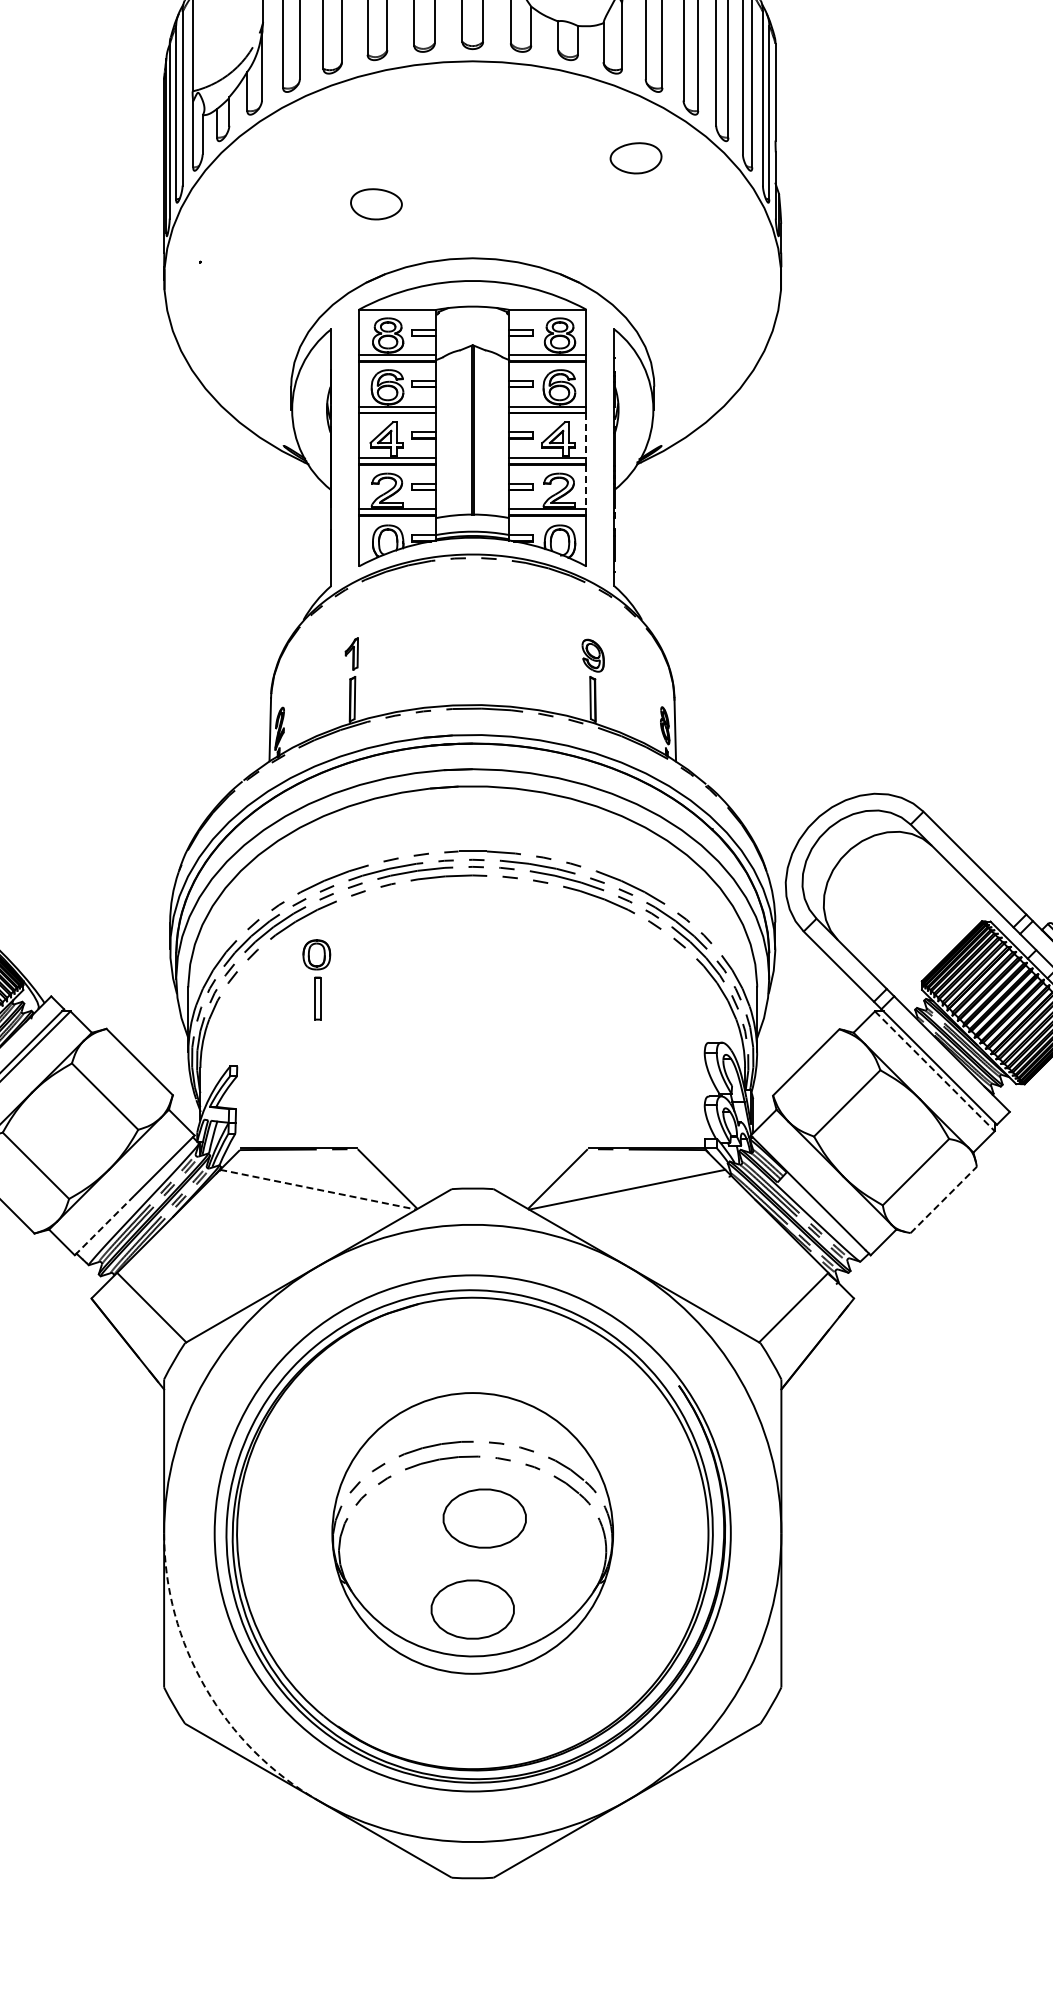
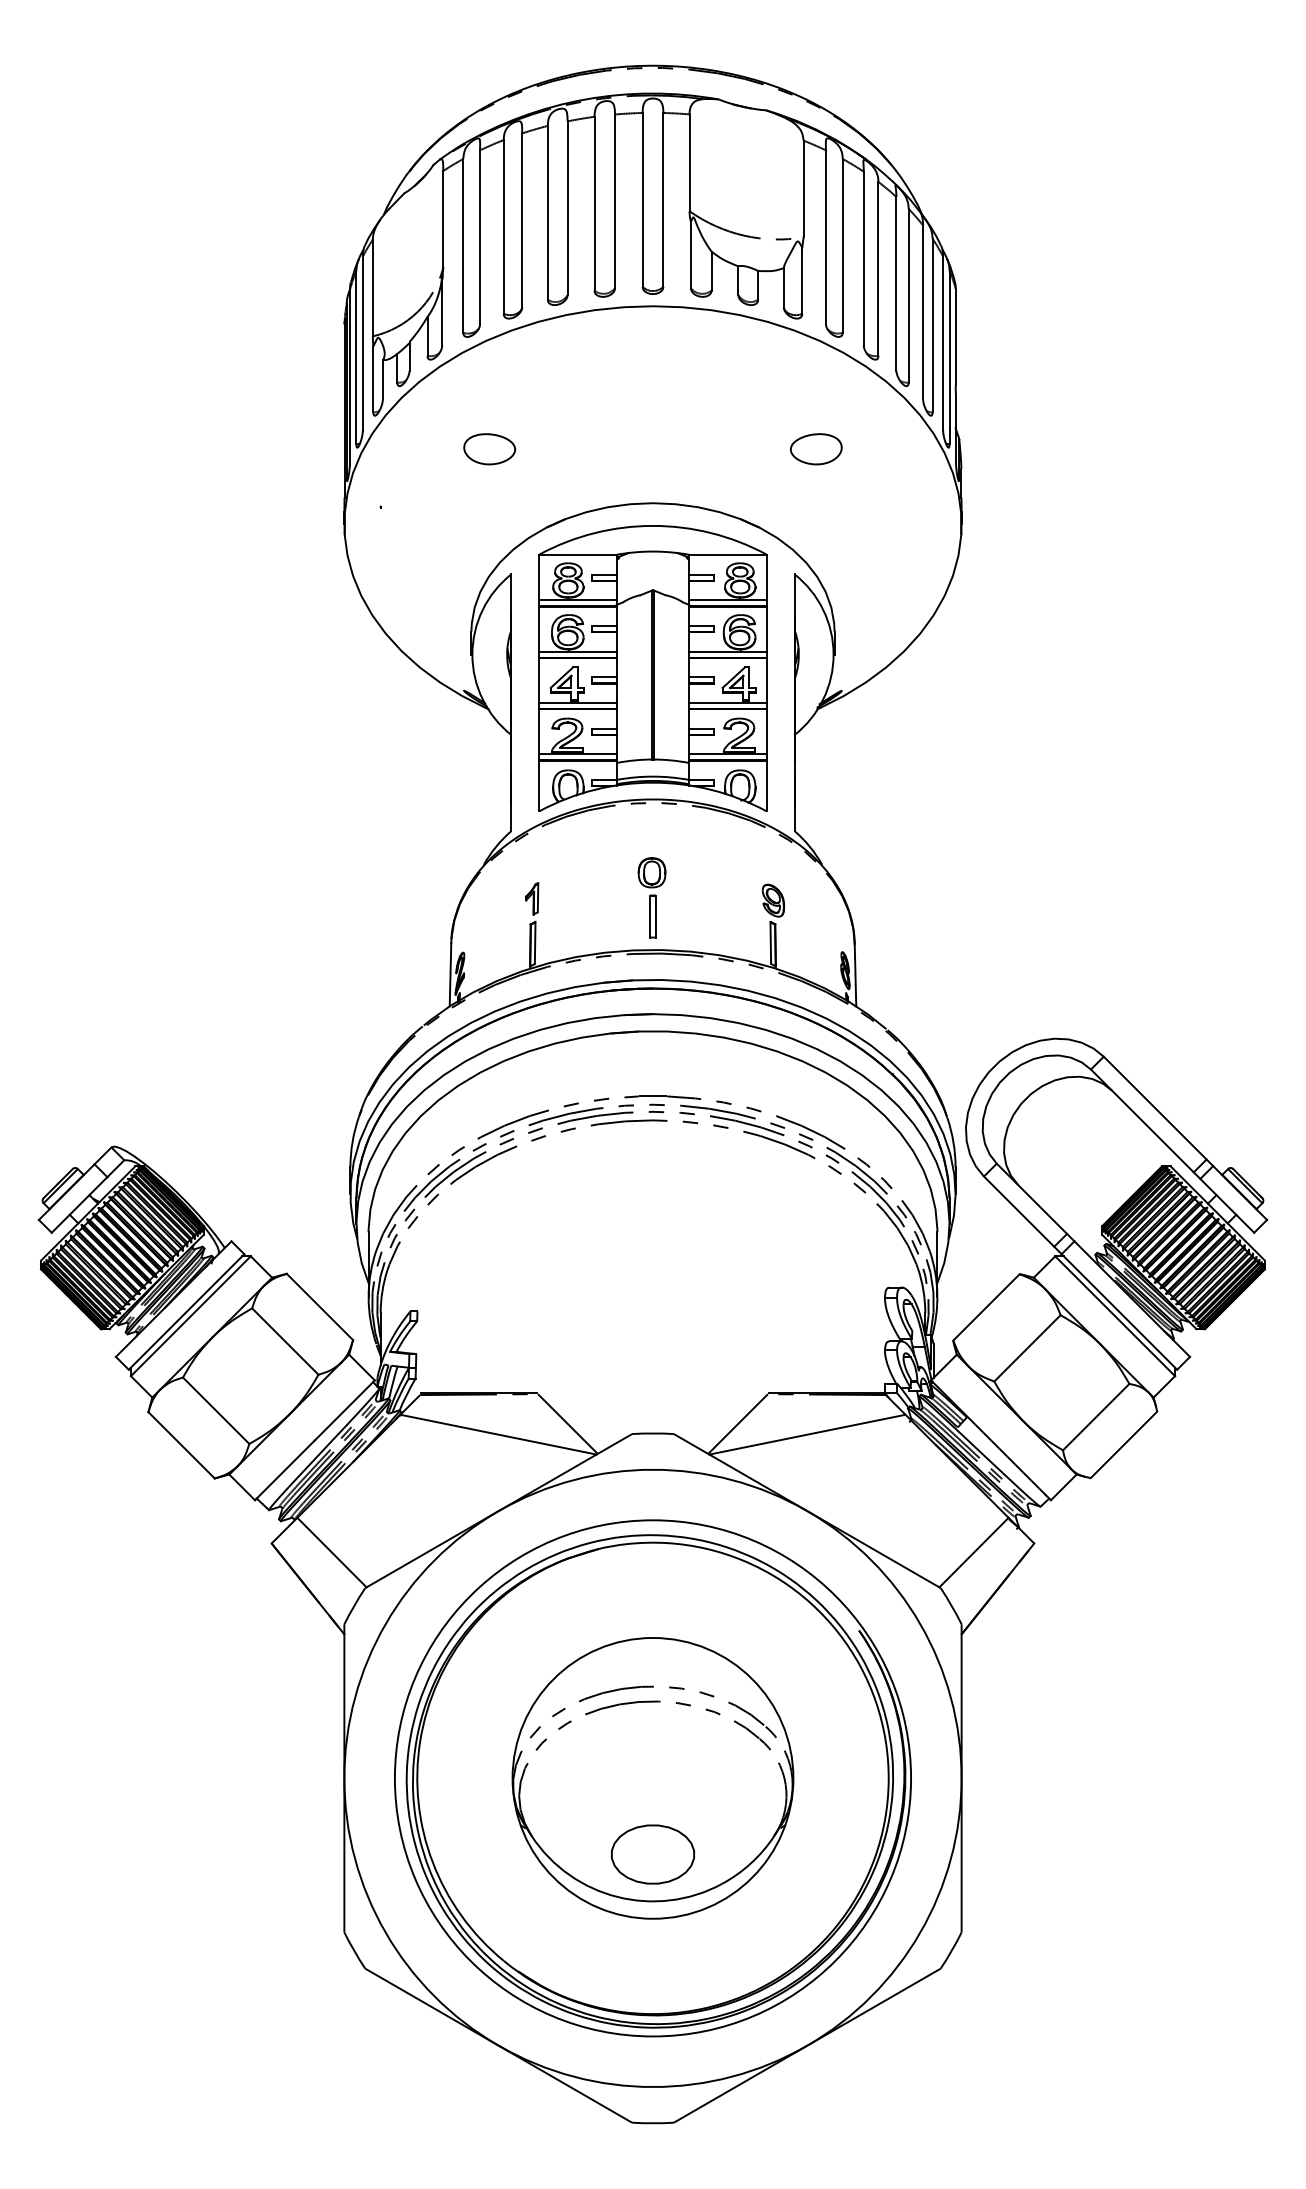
part: (636, 158) -> (816, 449), moved
part: (376, 204) -> (489, 449), moved
line: (586, 436) -> (766, 681), dashed -> solid
line: (586, 487) -> (766, 732), dashed -> solid
part: (316, 979) -> (651, 897), moved
line: (935, 1071) -> (1115, 1316), dashed -> solid
line: (319, 1189) -> (499, 1434), dashed -> solid
line: (943, 1199) -> (1123, 1444), dashed -> solid
line: (105, 1224) -> (285, 1469), dashed -> solid
part: (484, 1518) -> (664, 1763), removed
arc: (205, 1687) -> (385, 1932), dashed -> solid

